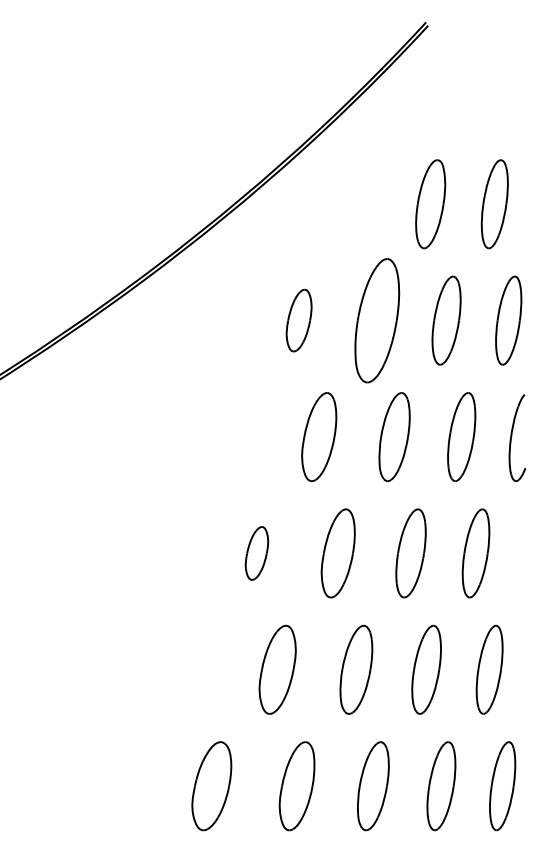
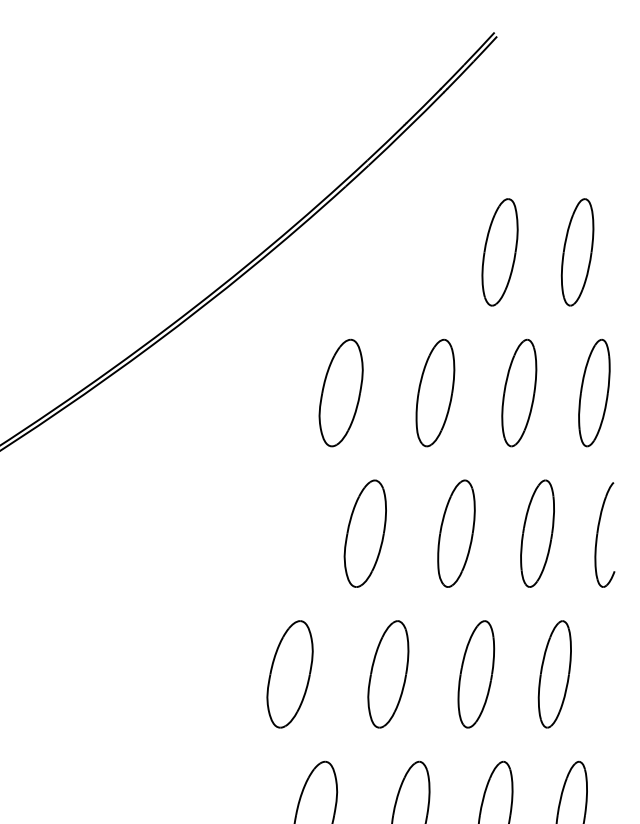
part: (298, 320) -> (340, 392), size x1.43
part: (376, 320) -> (434, 392), size x0.71
part: (256, 553) -> (289, 674), size x1.67

